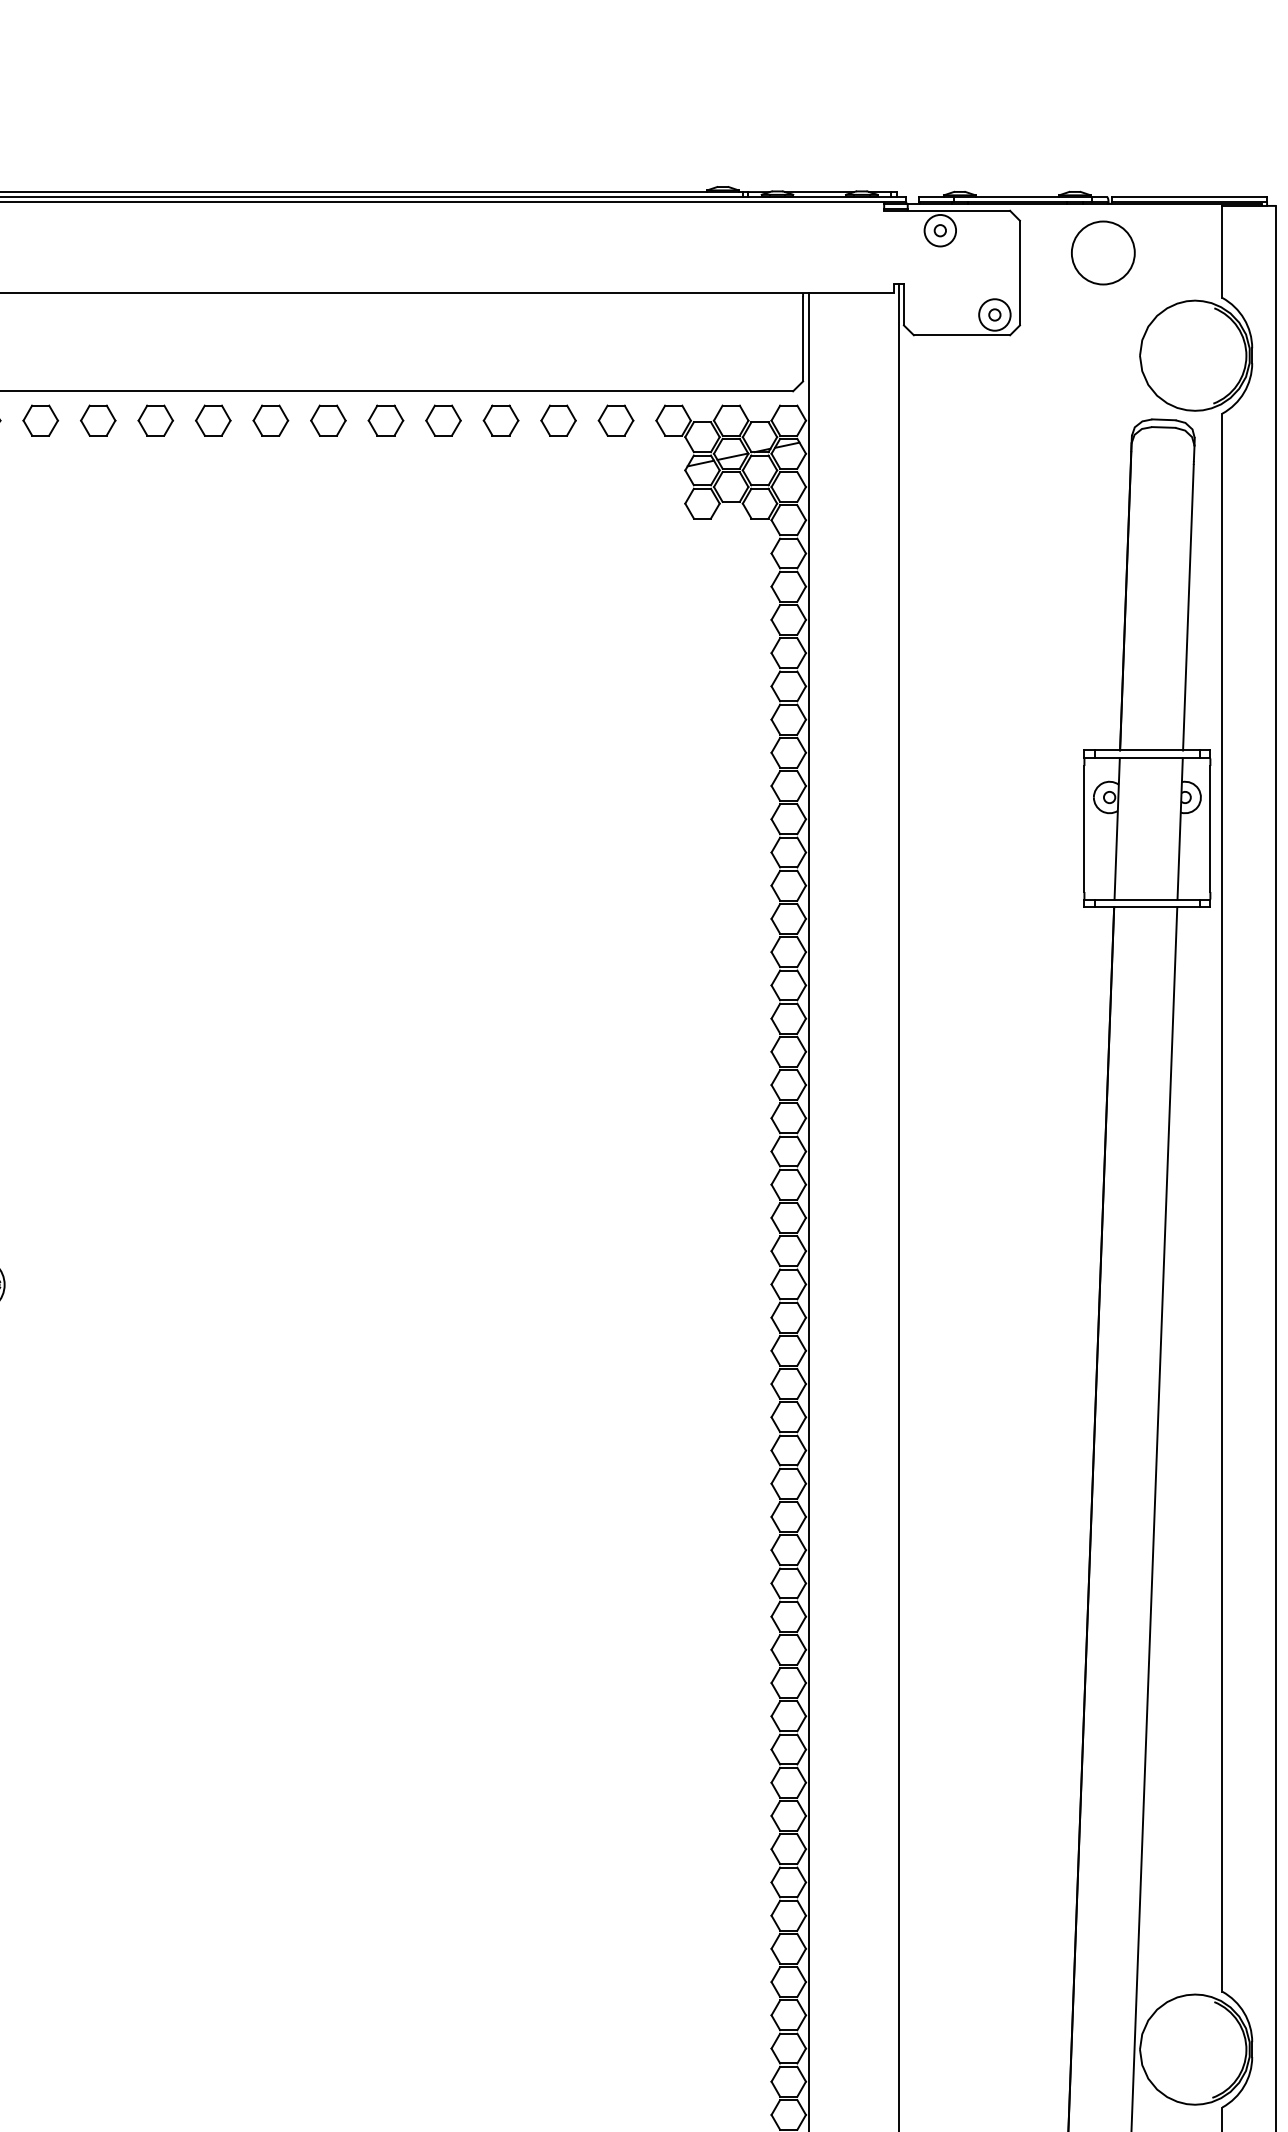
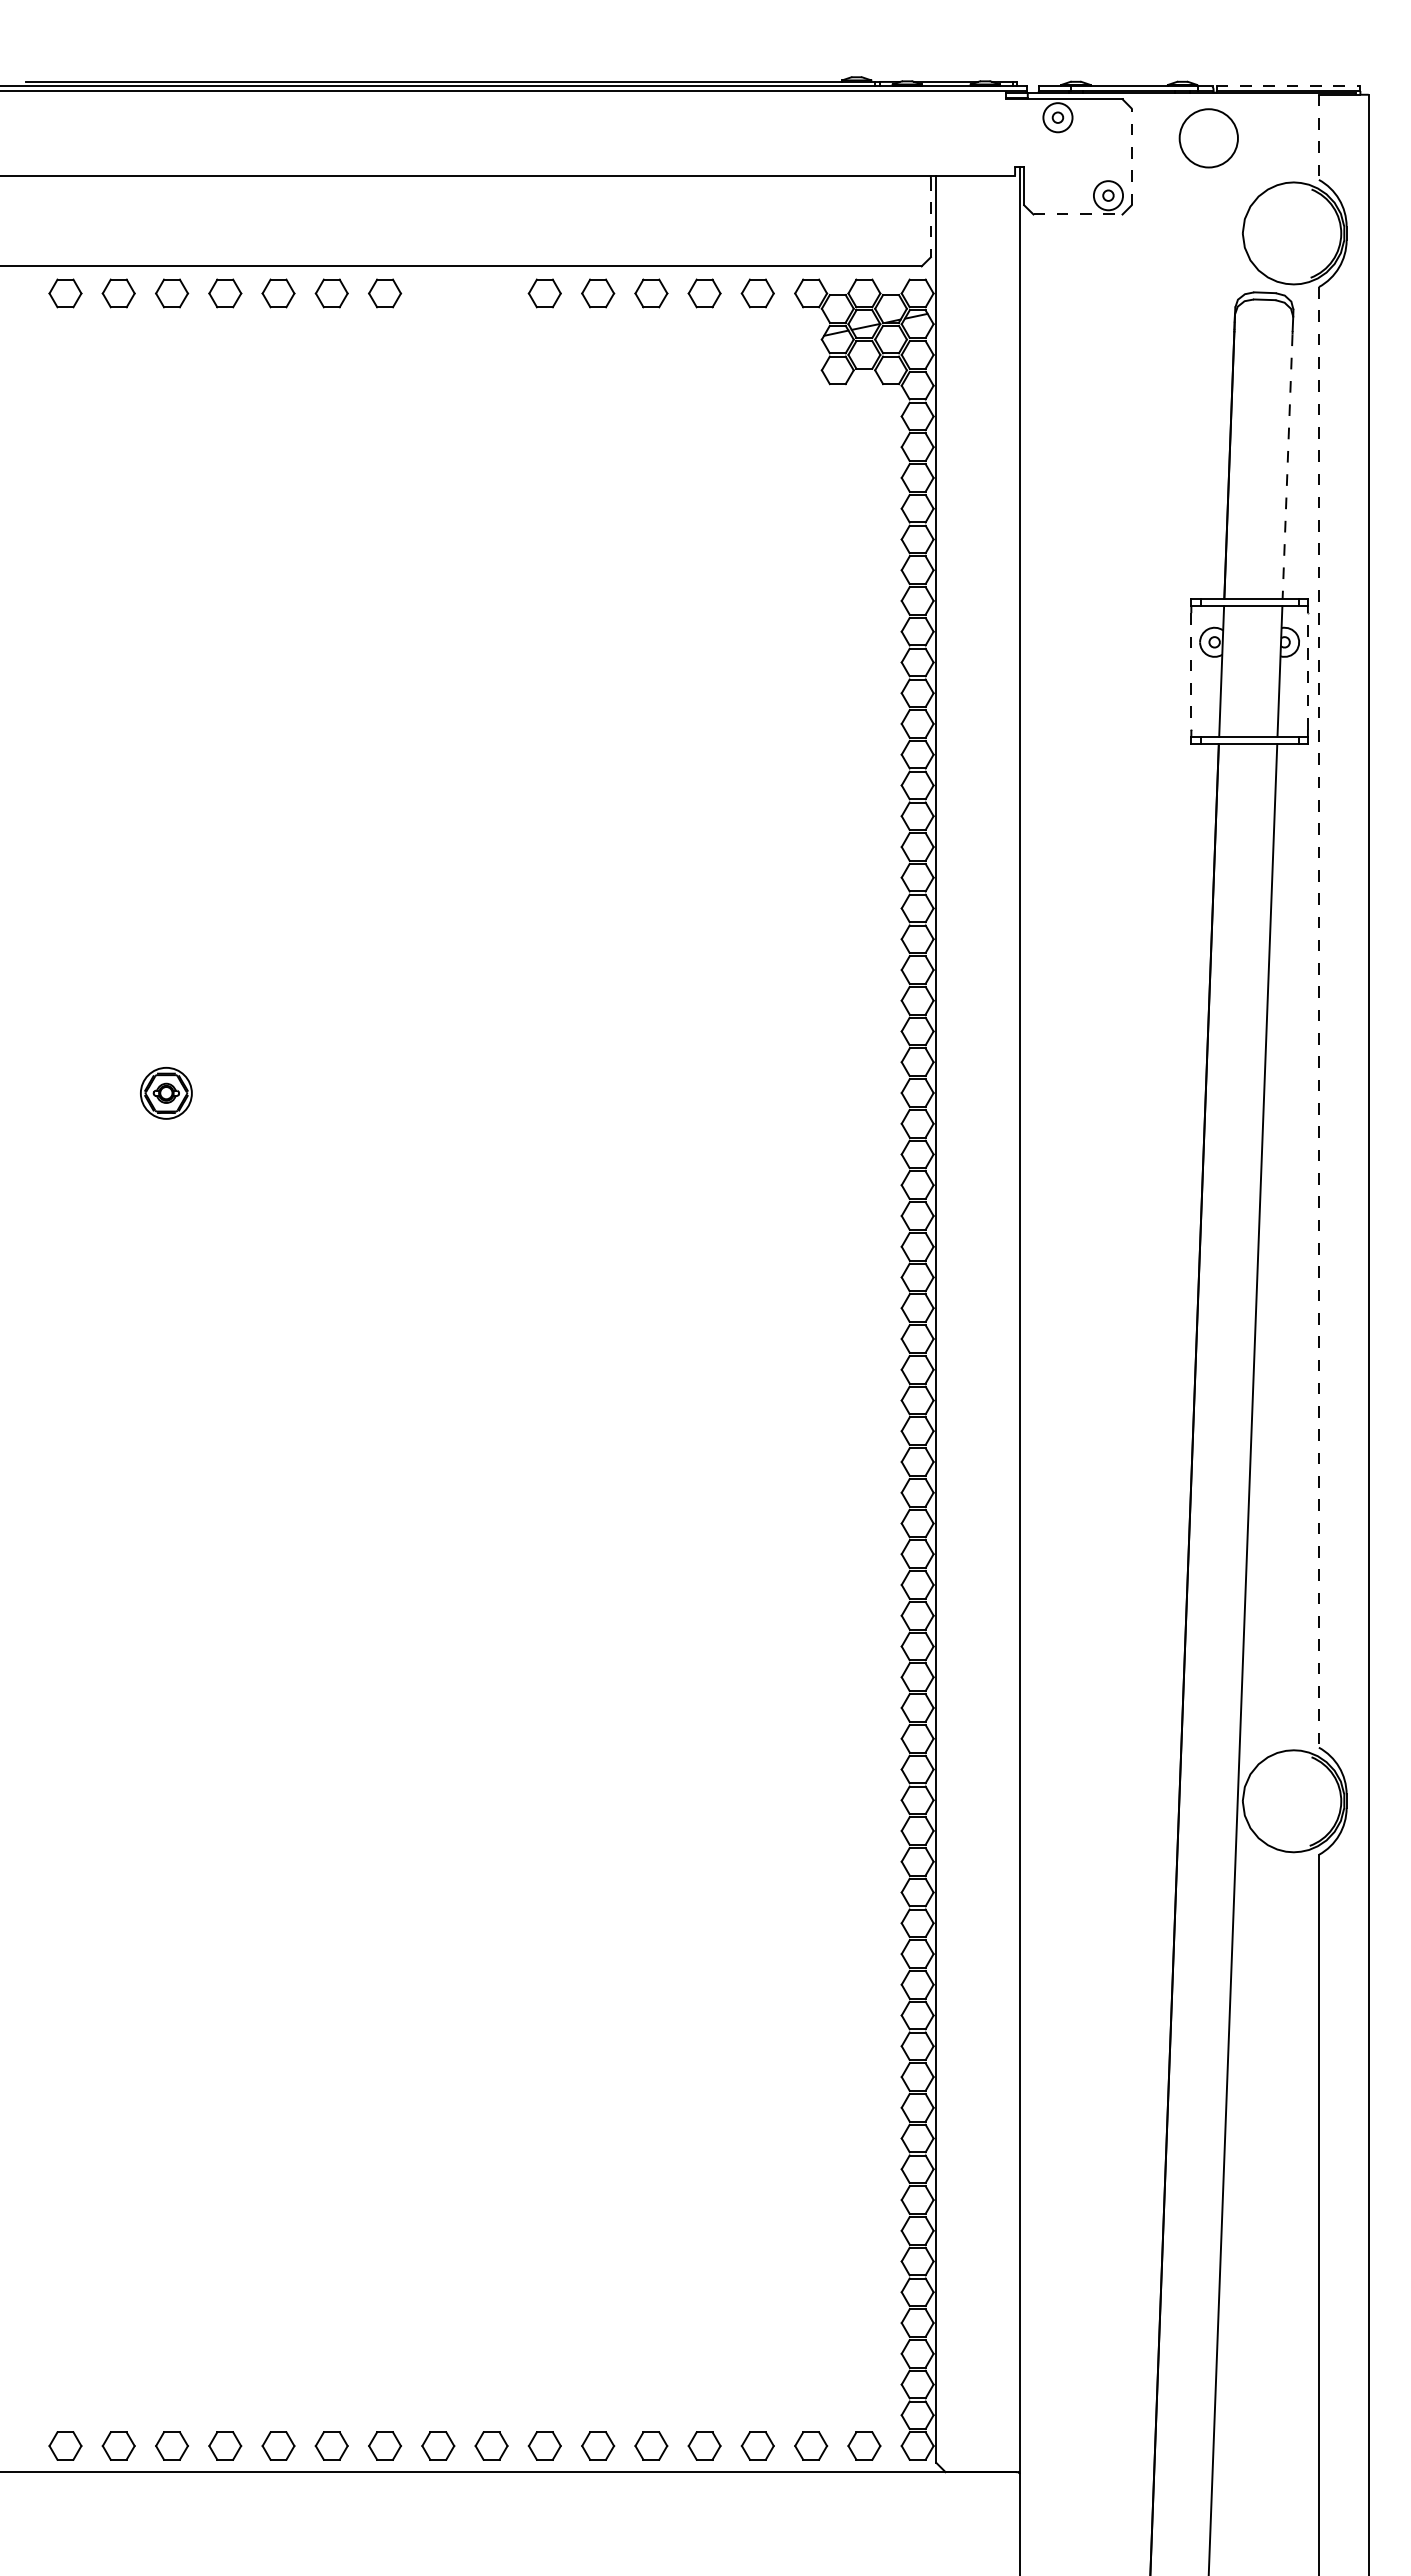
line: (1189, 196) -> (1288, 86), solid -> dashed
line: (1221, 252) -> (1318, 137), solid -> dashed
line: (1019, 272) -> (1131, 156), solid -> dashed
line: (962, 335) -> (1078, 214), solid -> dashed
line: (802, 339) -> (930, 218), solid -> dashed
part: (271, 420) -> (438, 293), removed
part: (328, 420) -> (491, 293), removed
line: (1188, 608) -> (1287, 467), solid -> dashed
line: (1209, 827) -> (1307, 670), solid -> dashed
line: (1084, 829) -> (1191, 671), solid -> dashed
line: (1221, 1202) -> (1318, 1017), solid -> dashed

